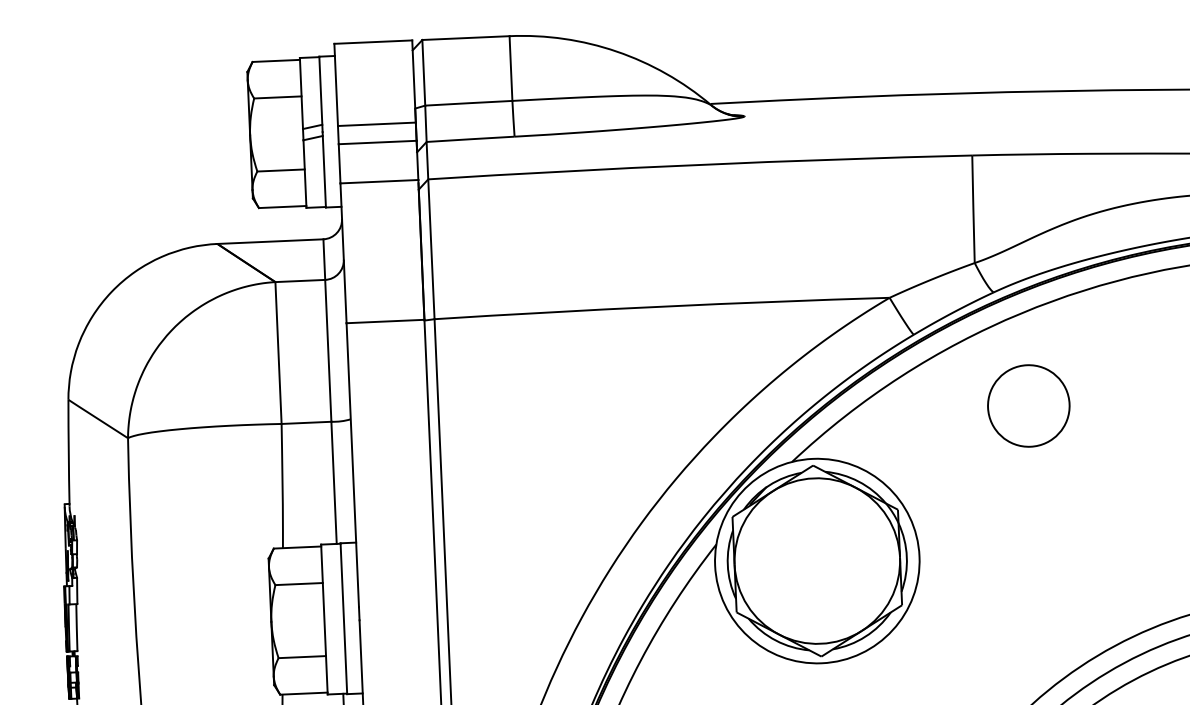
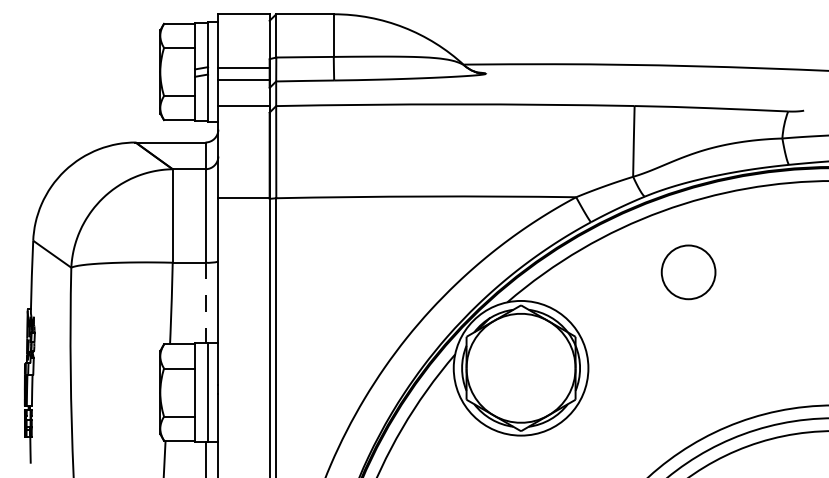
circle: (1028, 406) -> (688, 272), moved
line: (334, 483) -> (205, 303), solid -> dashed

